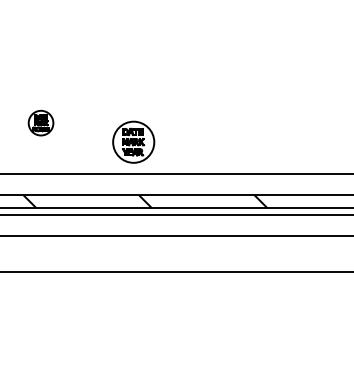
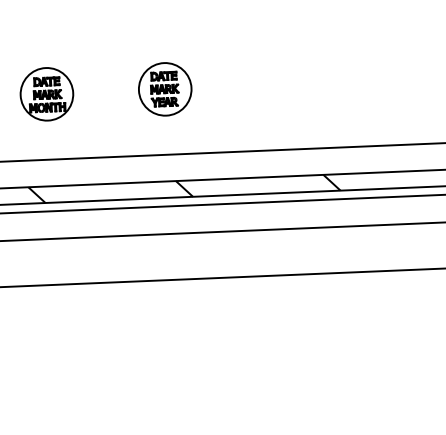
part: (40, 122) -> (46, 93), size x1.67
part: (133, 141) -> (164, 88), moved

